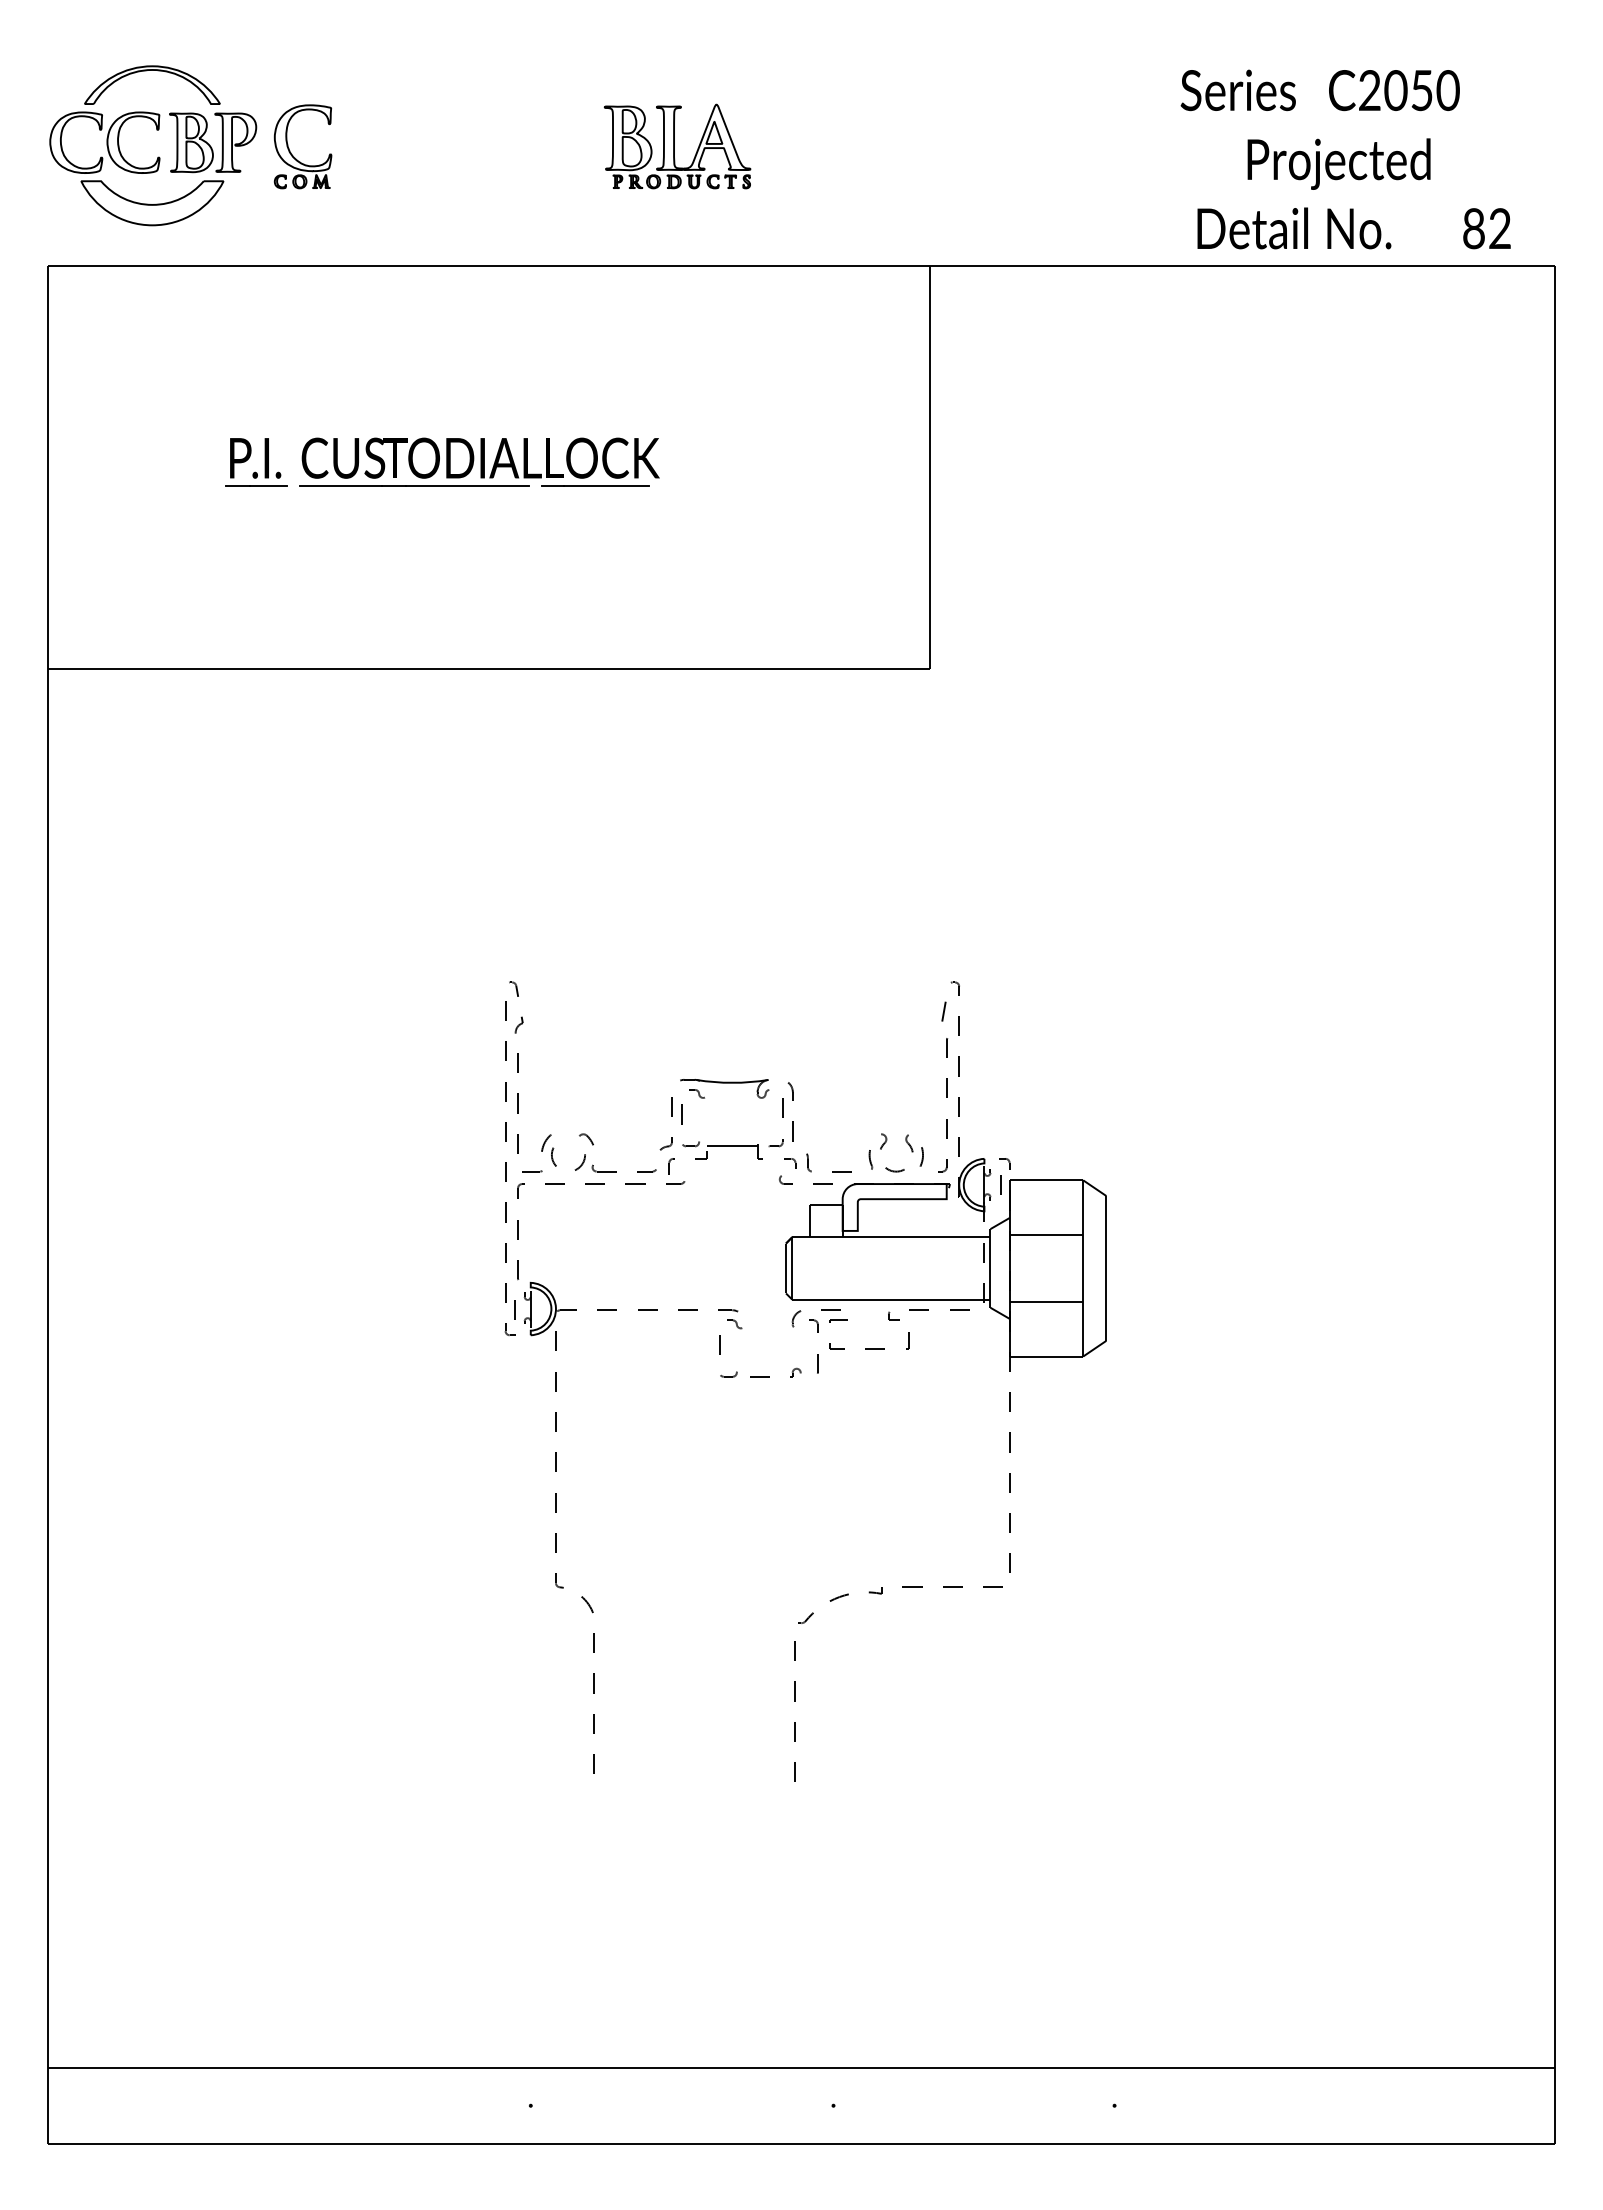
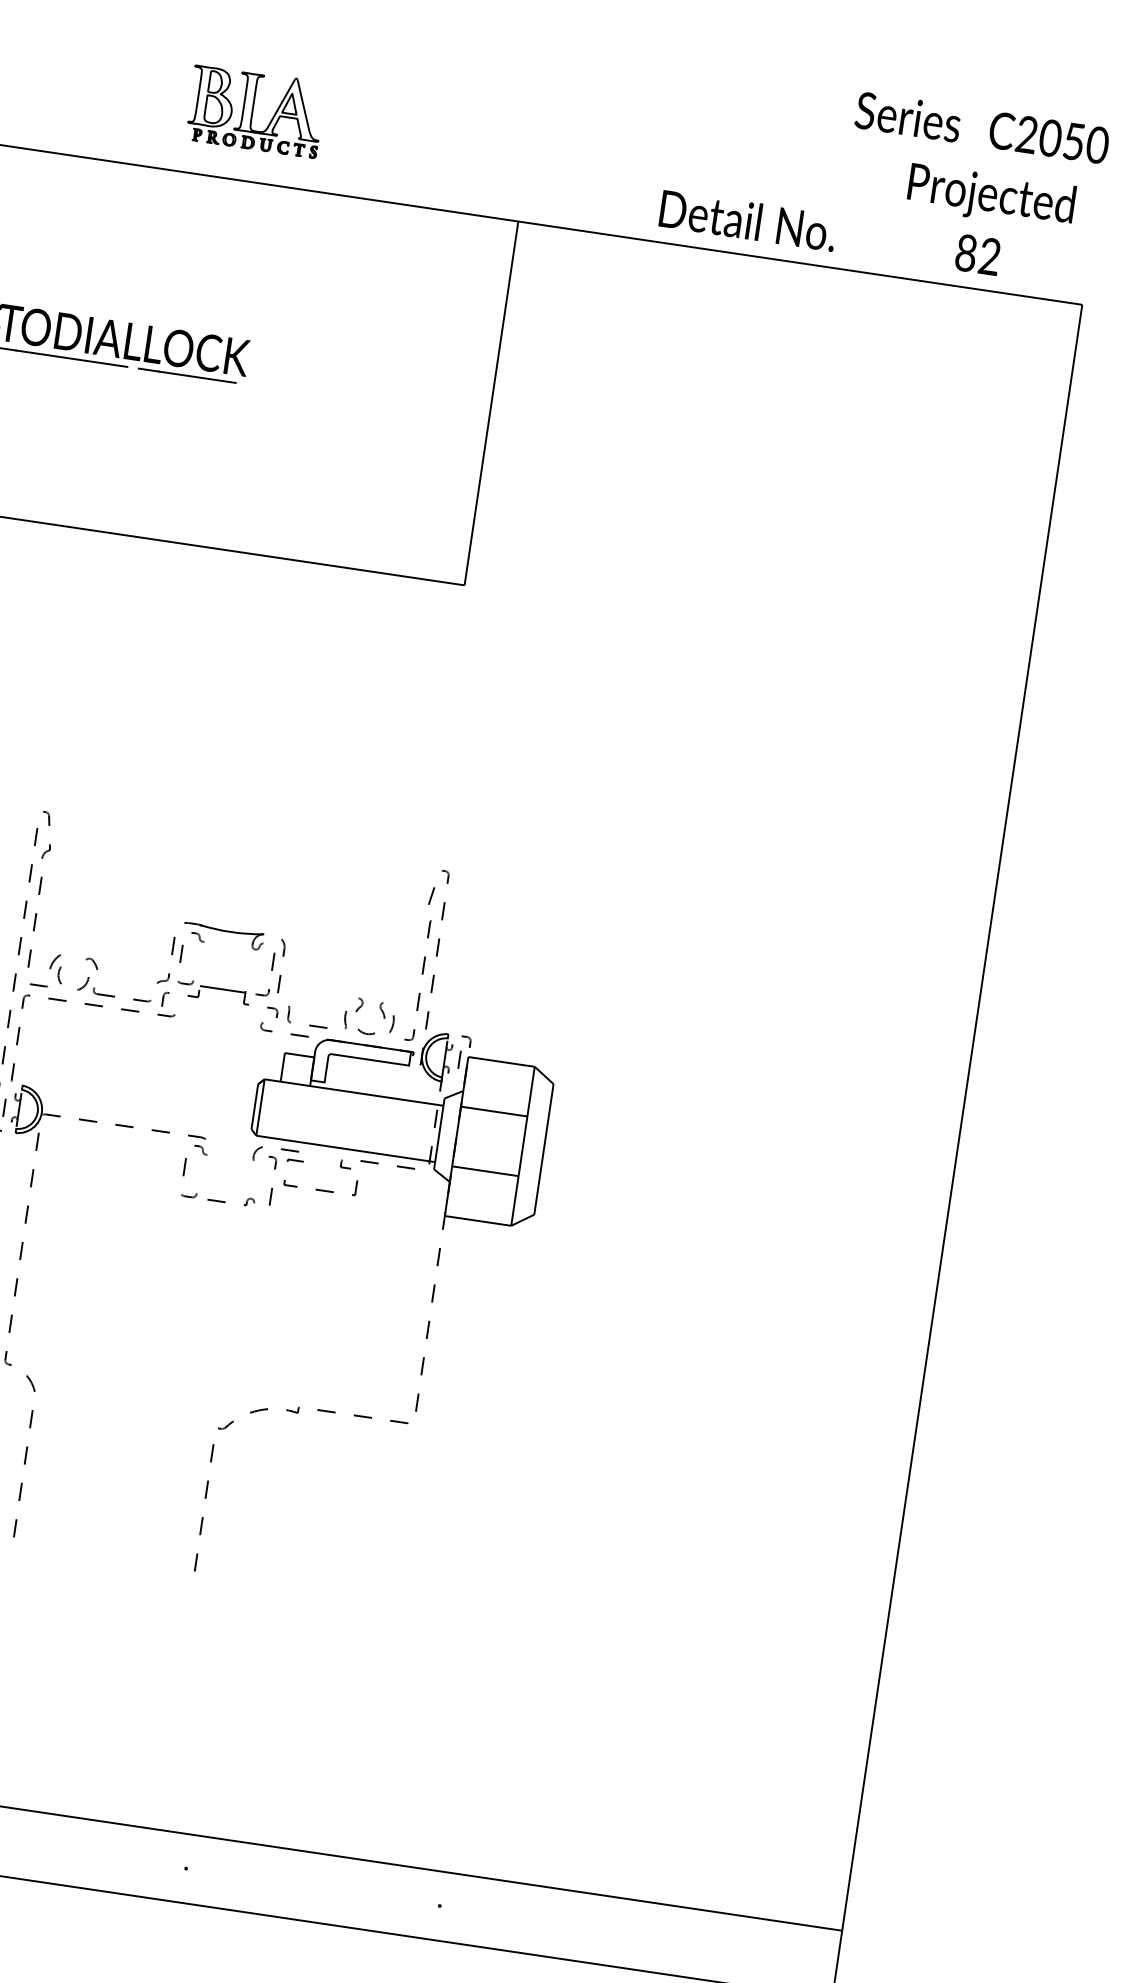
text: (1319, 90) -> (981, 127), moved
part: (677, 146) -> (255, 111), moved
text: (1338, 163) -> (990, 196), moved
text: (1294, 228) -> (748, 220), moved
text: (1486, 228) -> (977, 254), moved

